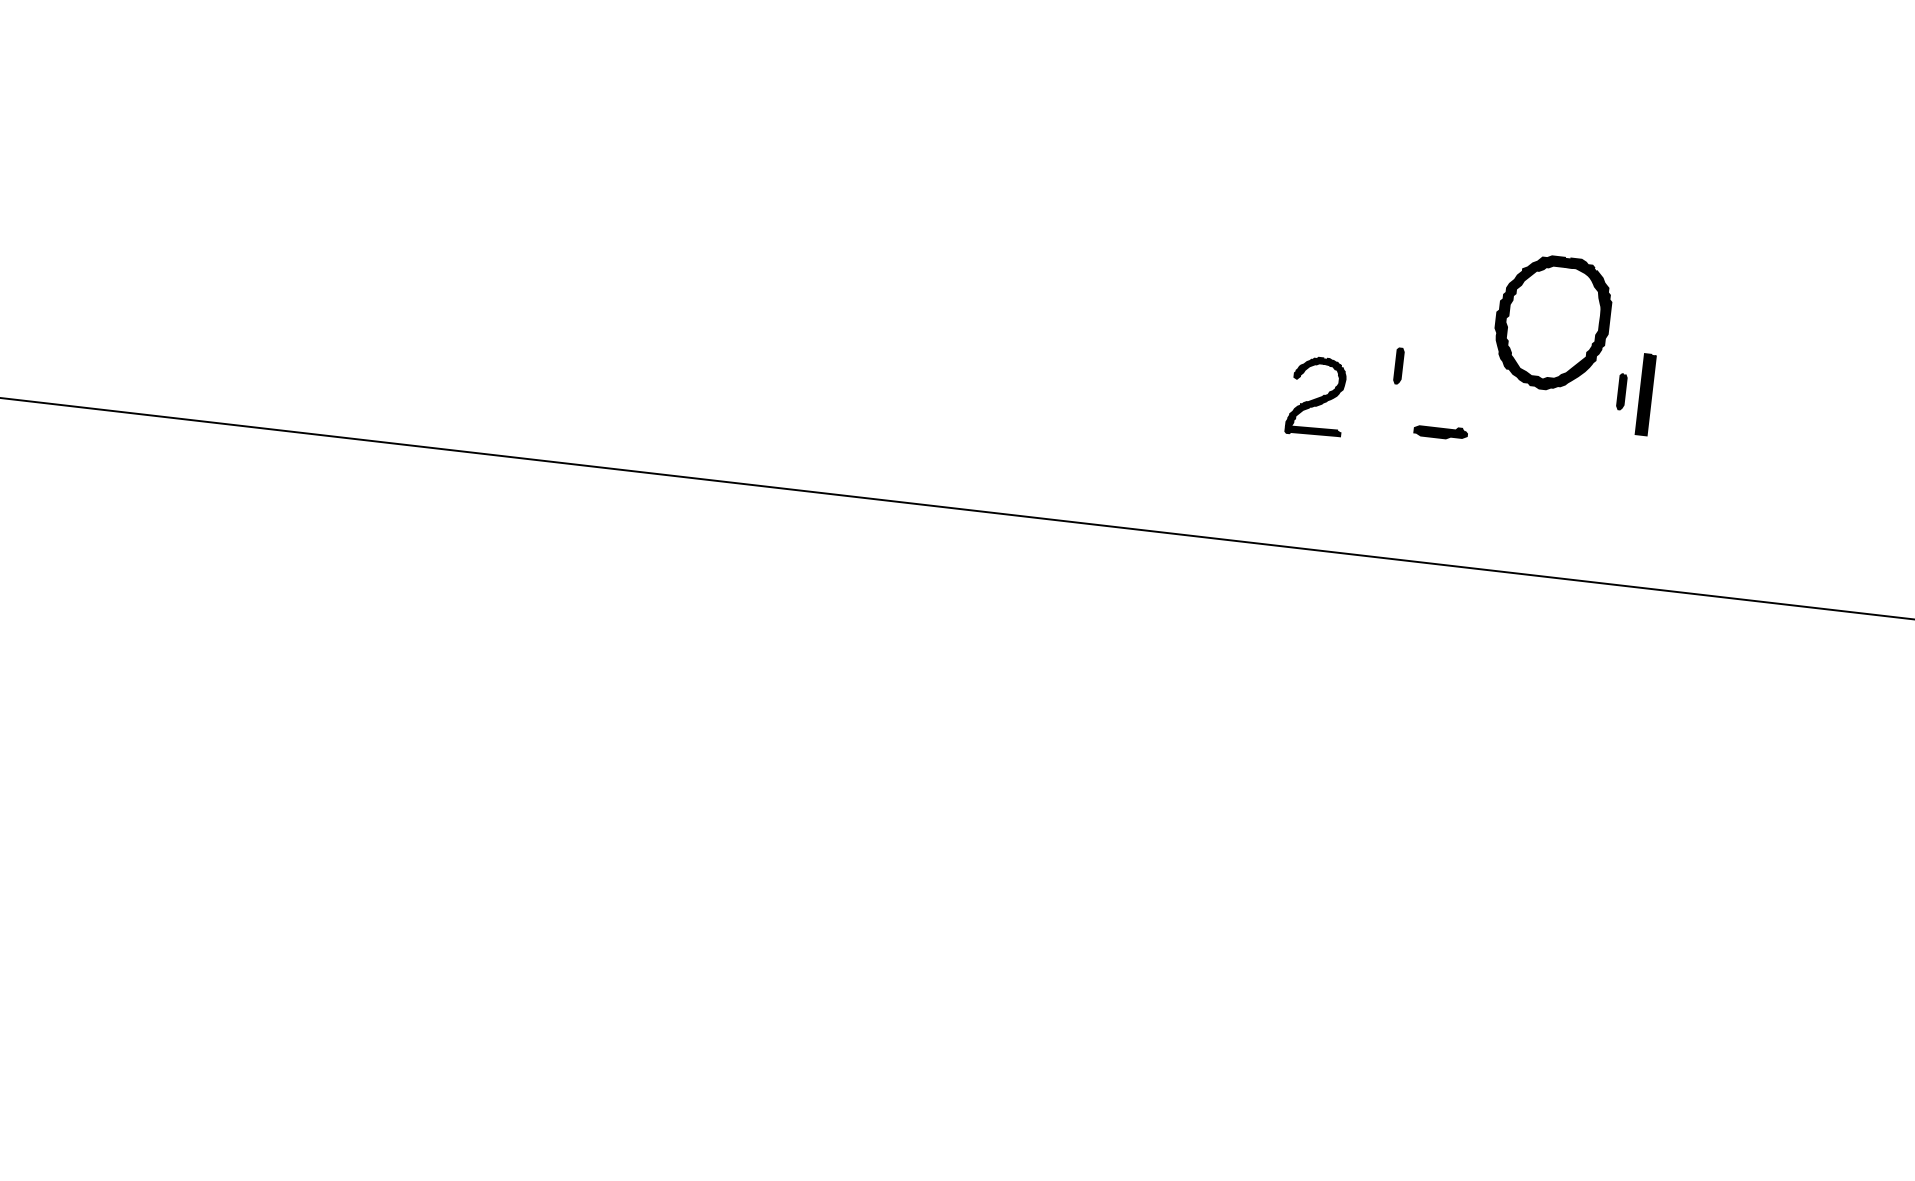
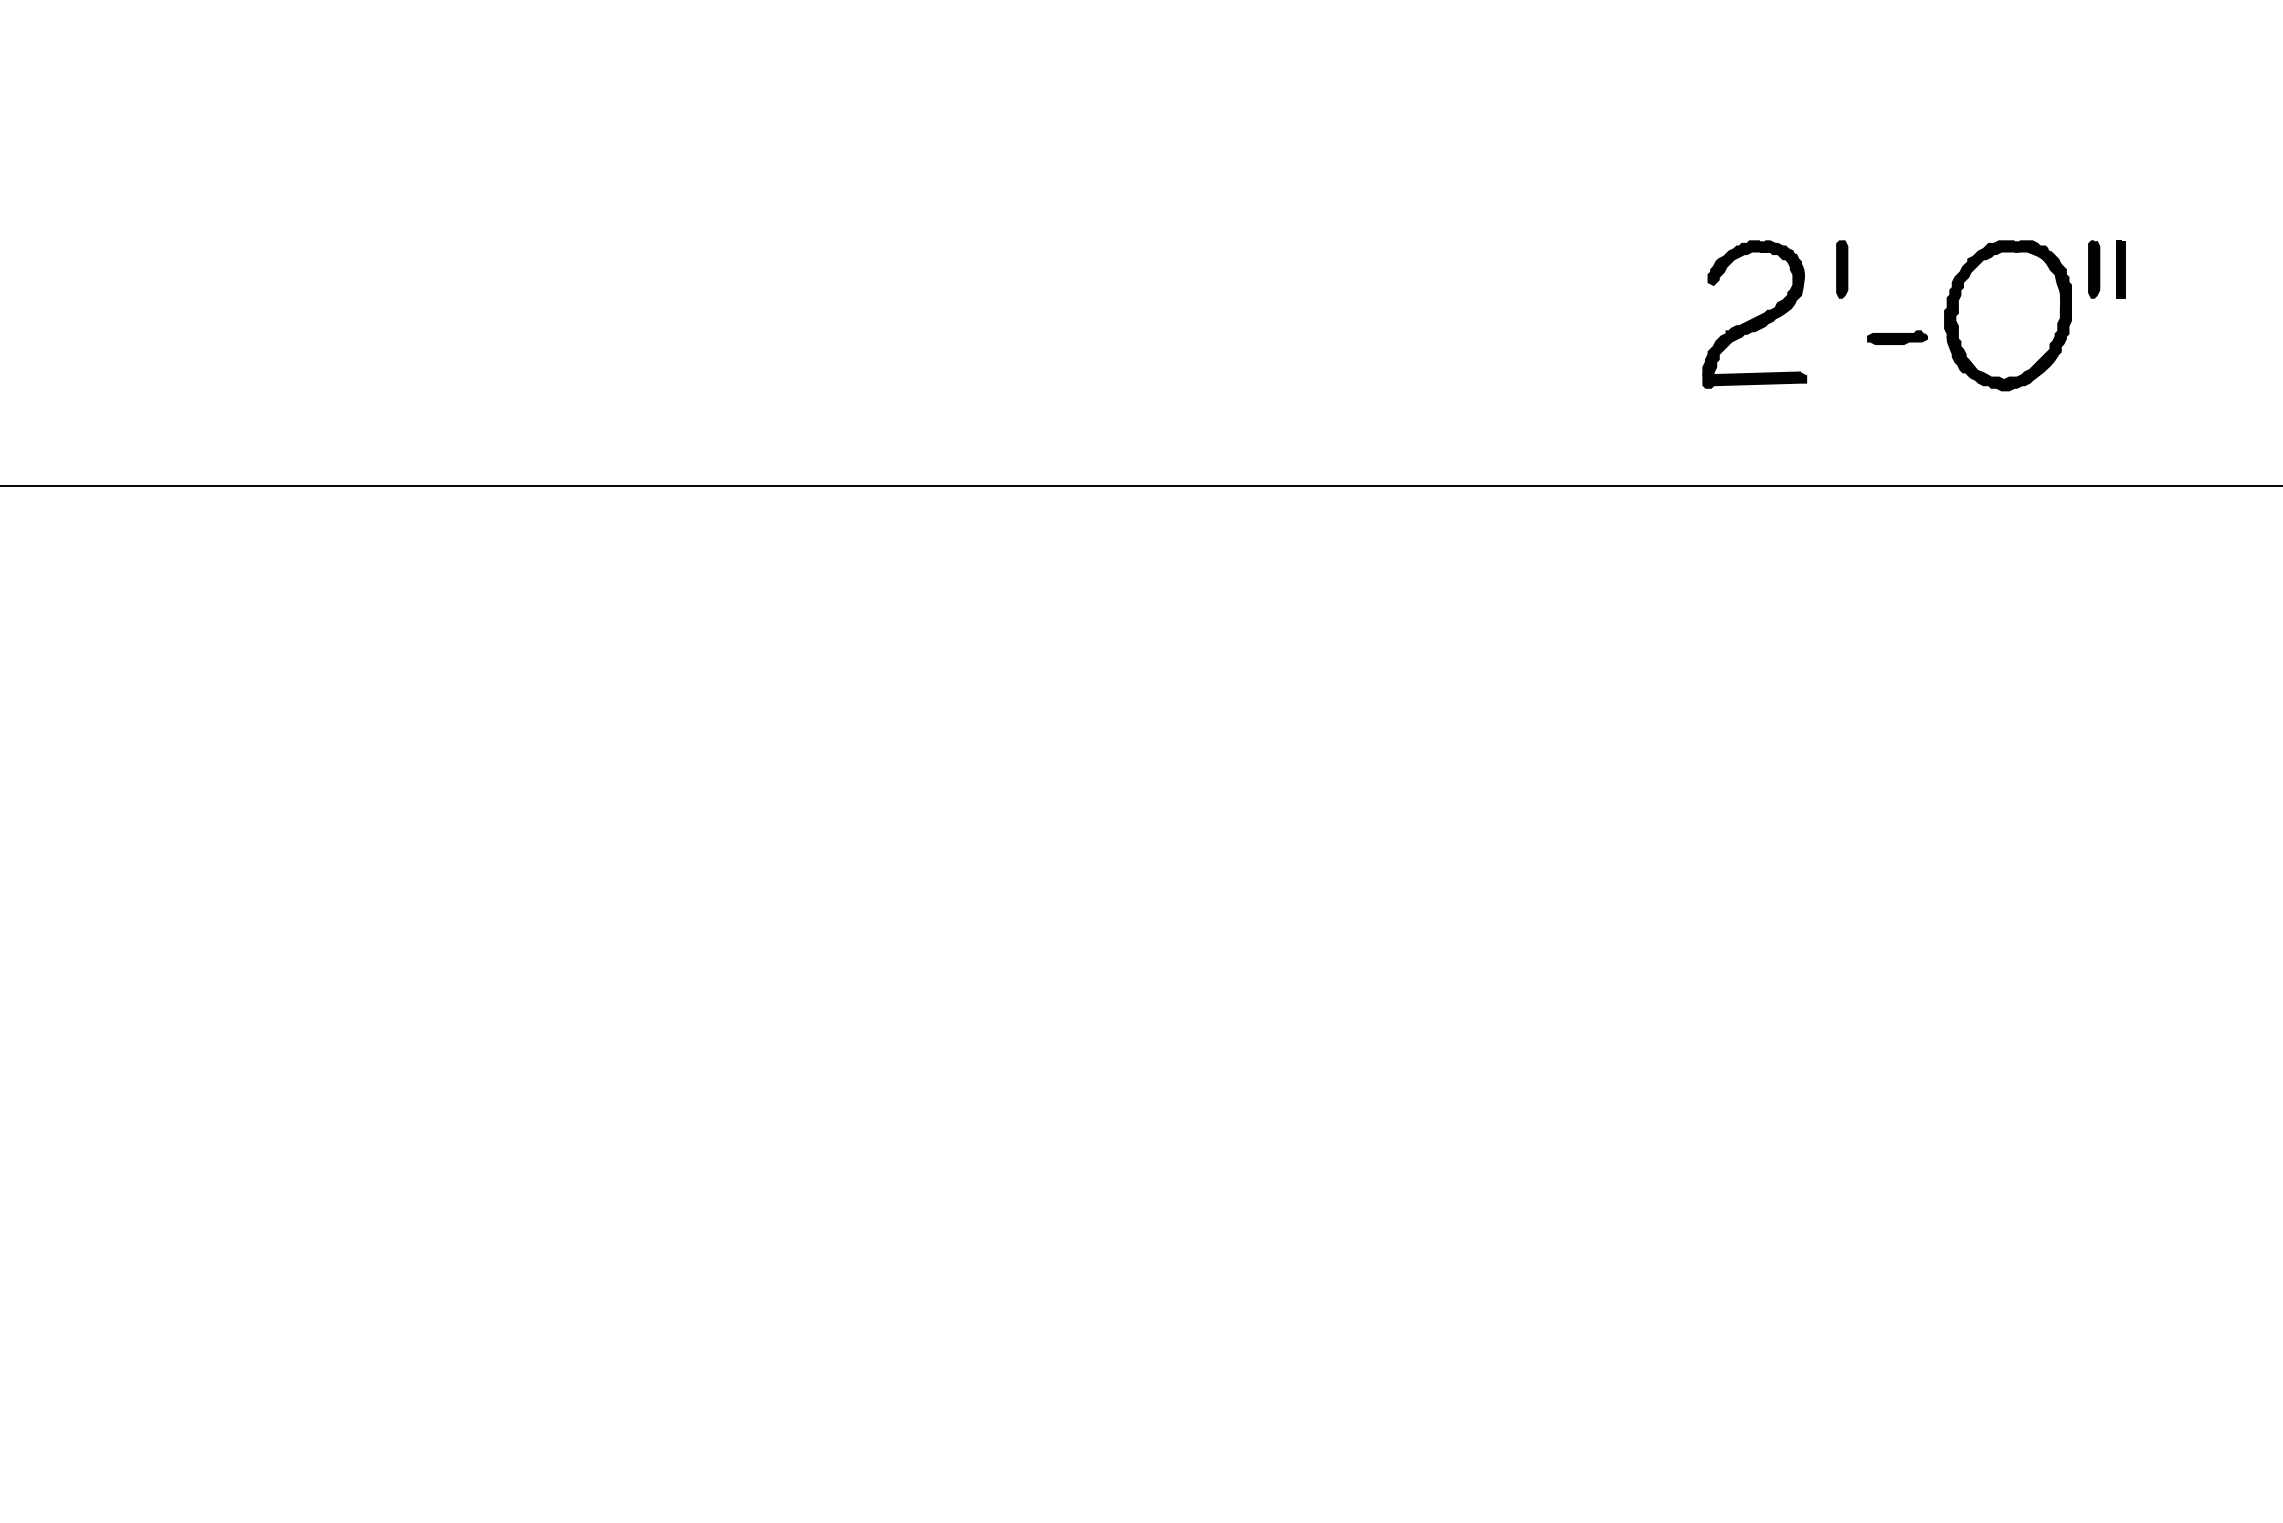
part: (1552, 322) -> (2007, 315), moved
part: (1399, 366) -> (1842, 269), size x1.43
part: (1622, 391) -> (2094, 269), size x1.43
part: (1645, 394) -> (2120, 269), size x0.62
part: (1316, 396) -> (1754, 314), size x1.67

